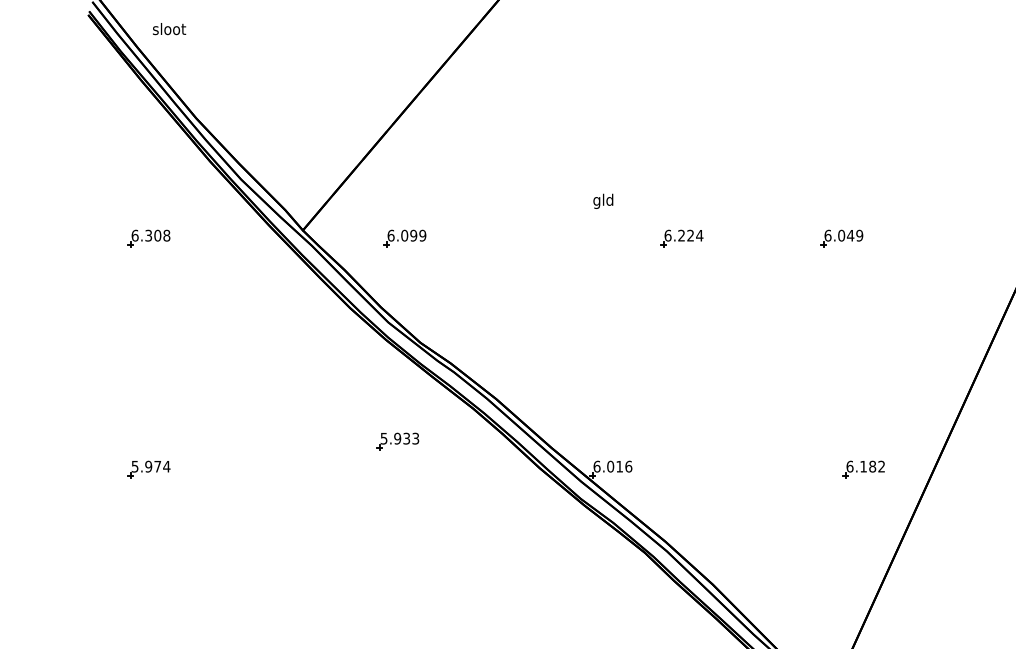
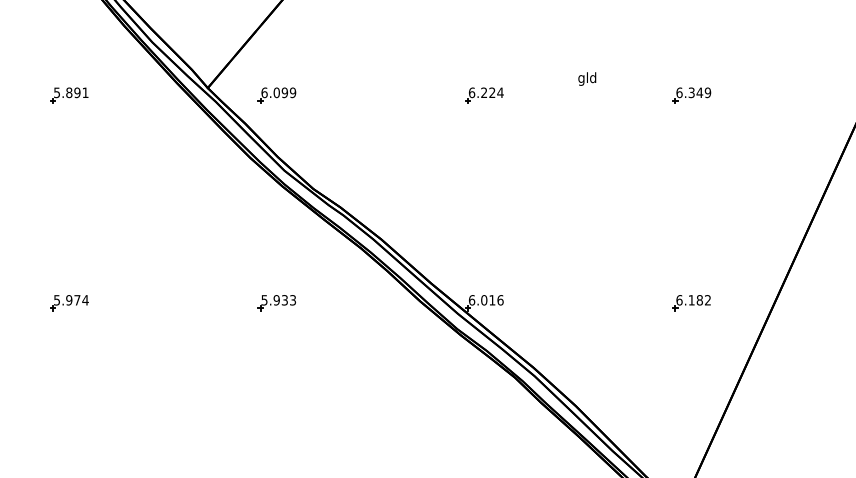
text: (603, 200) -> (587, 78), moved
text: (150, 235) -> (70, 92), 6.308 -> 5.891
text: (841, 235) -> (691, 92), 6.049 -> 6.349
part: (404, 238) -> (276, 95), moved
part: (681, 238) -> (484, 95), moved
part: (397, 441) -> (276, 302), moved
part: (863, 469) -> (691, 302), moved

